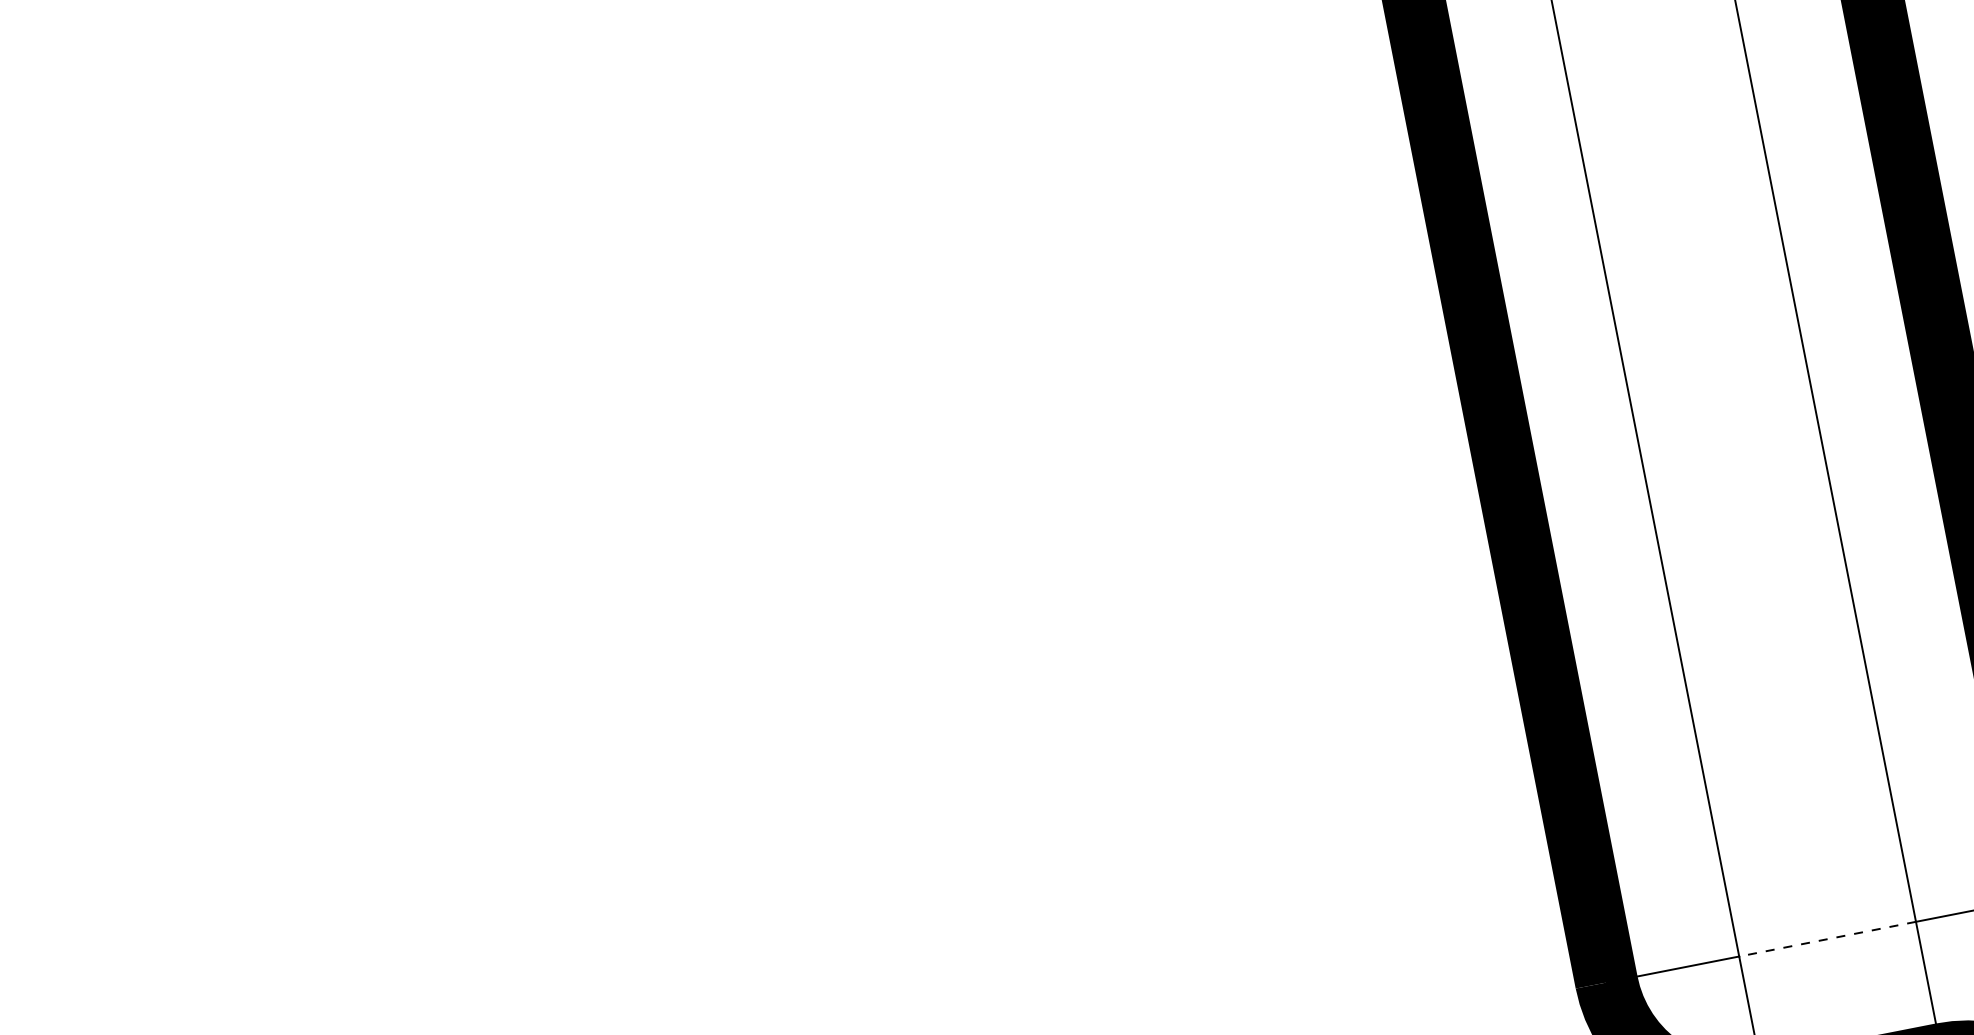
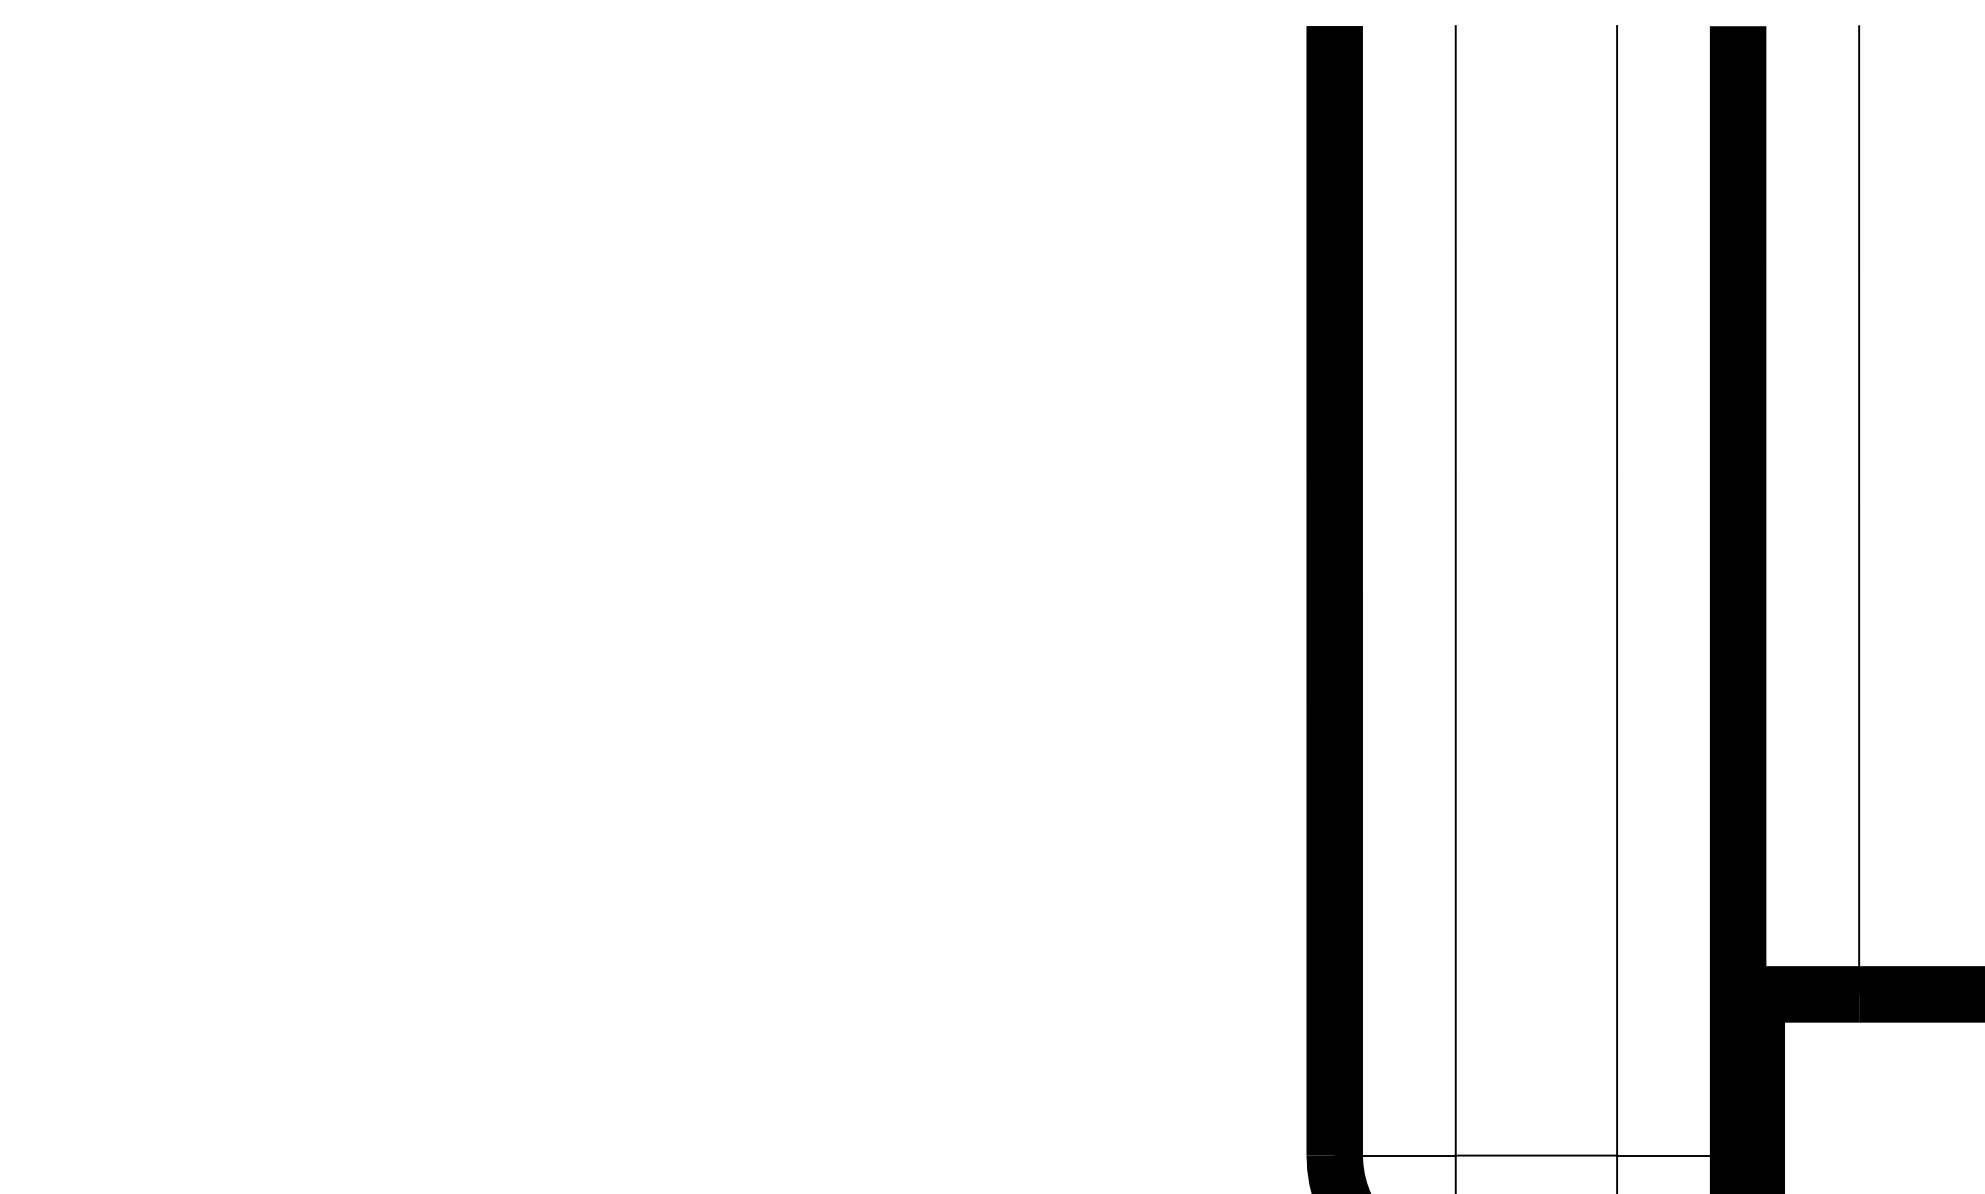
line: (1827, 939) -> (1536, 1155), dashed -> solid

